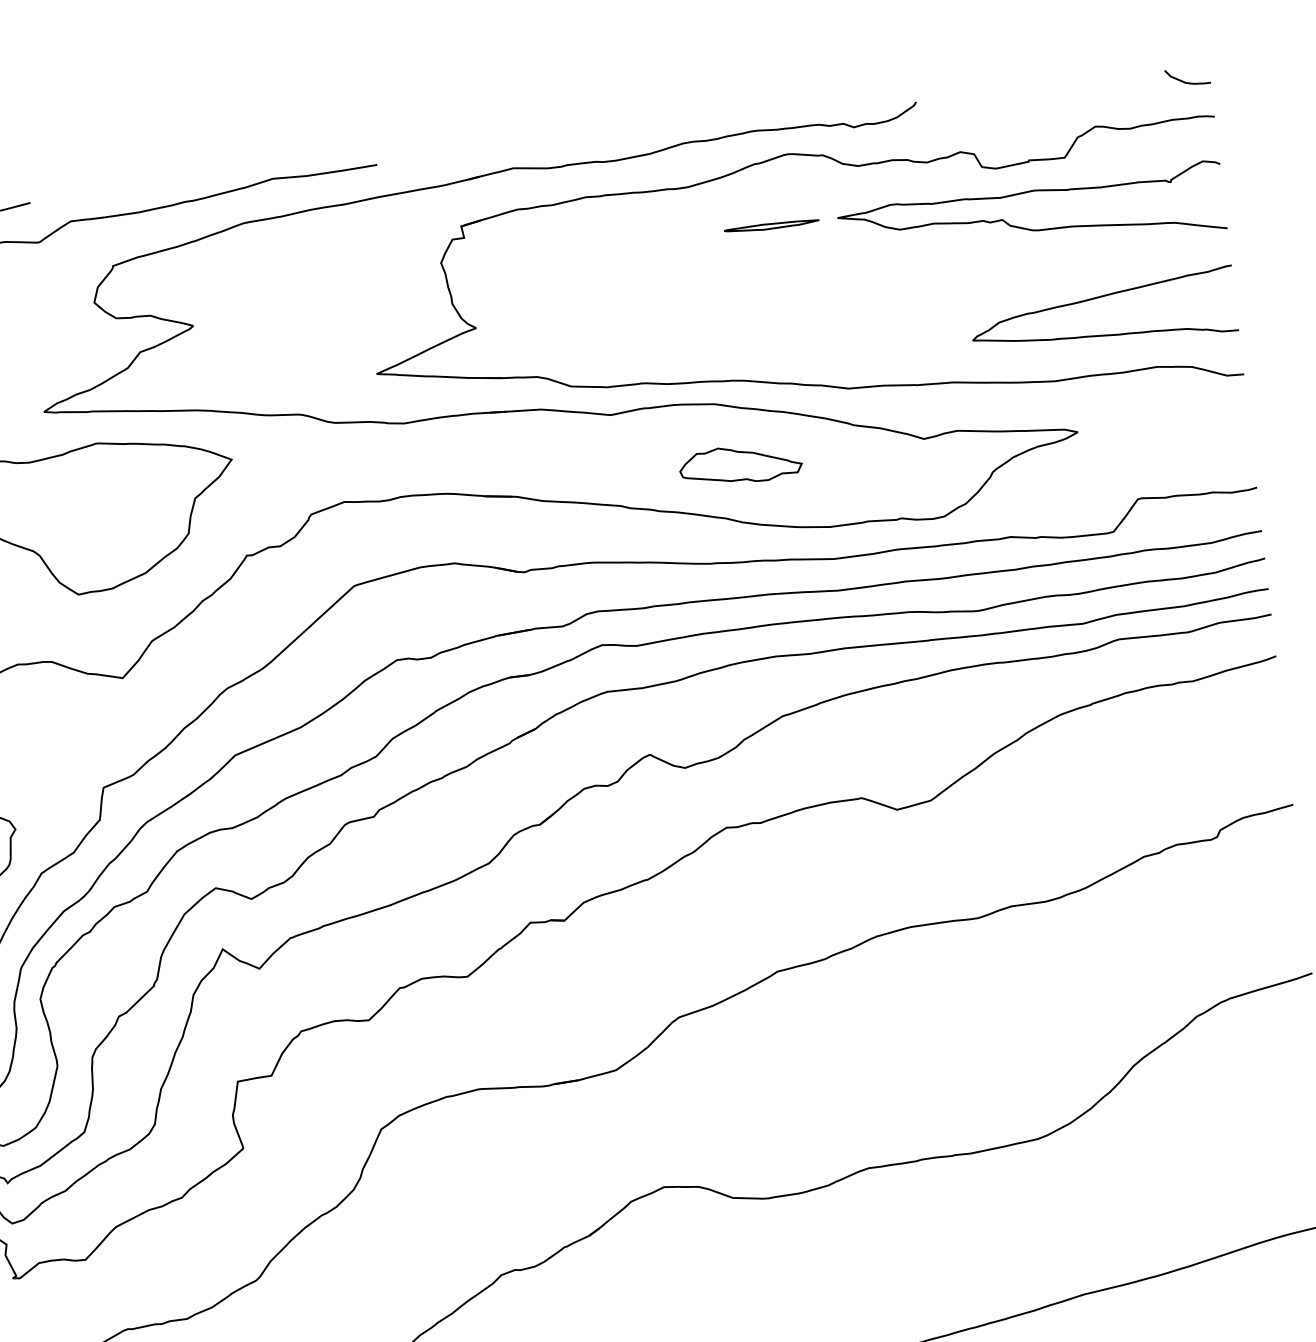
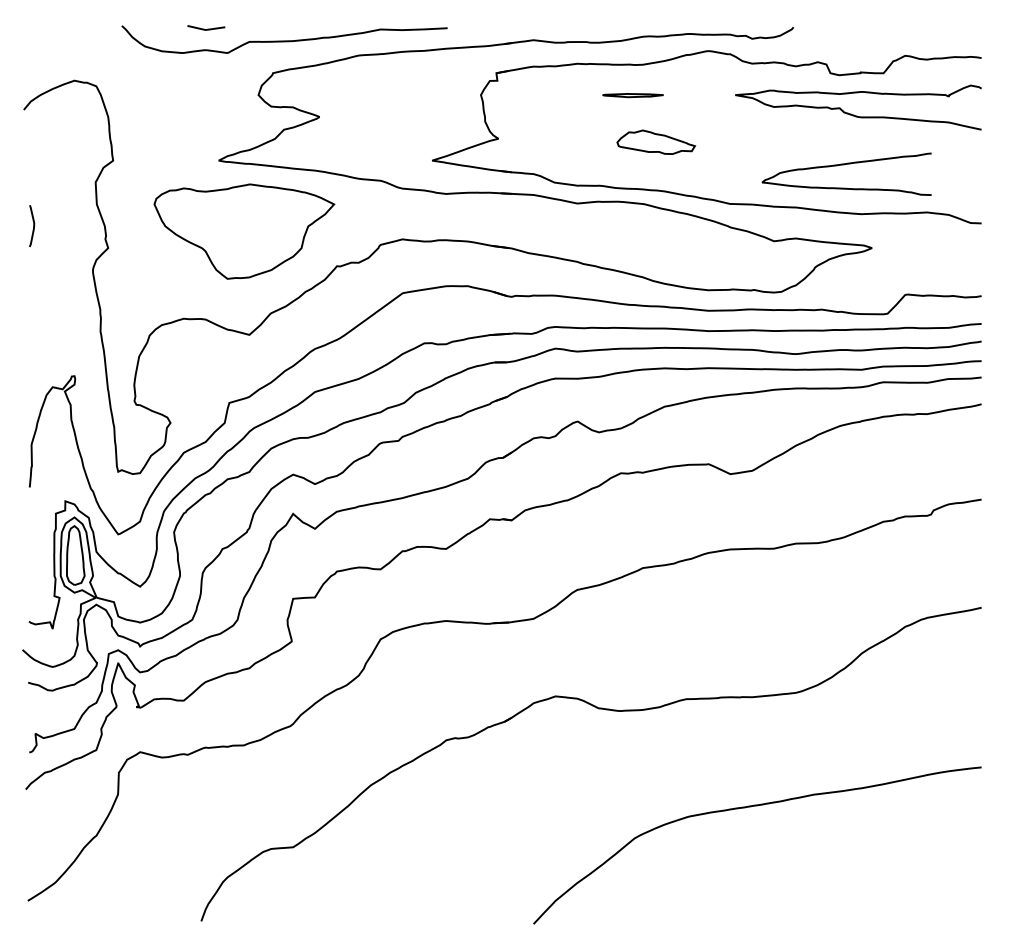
curve: (1186, 80) -> (966, 33), removed
part: (770, 226) -> (632, 95), moved
curve: (1098, 299) -> (844, 165), moved
part: (741, 463) -> (656, 141), moved

